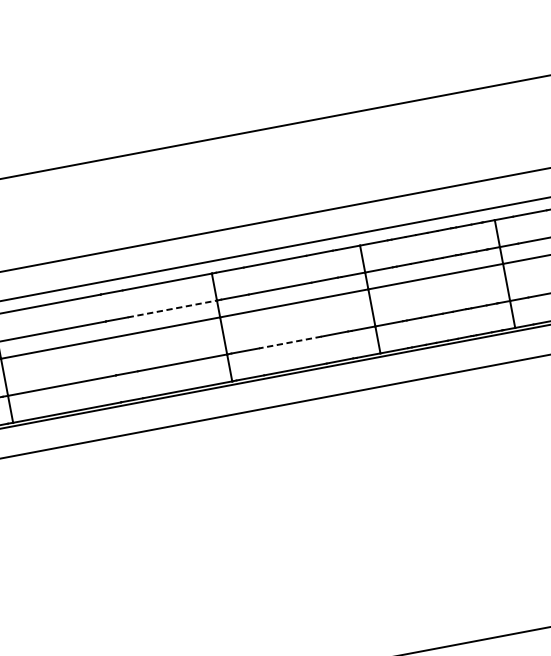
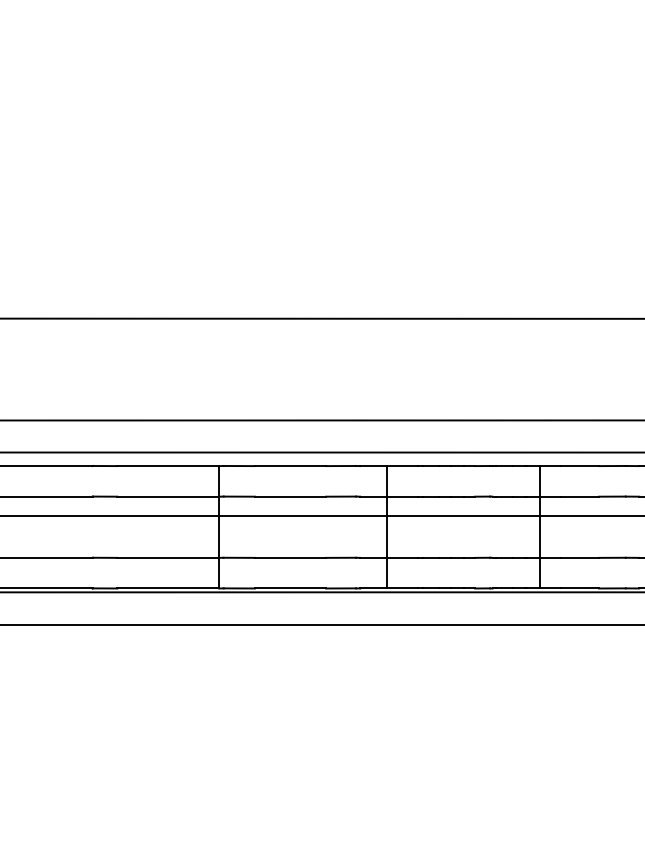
line: (172, 308) -> (168, 496), dashed -> solid
line: (290, 342) -> (290, 557), dashed -> solid

